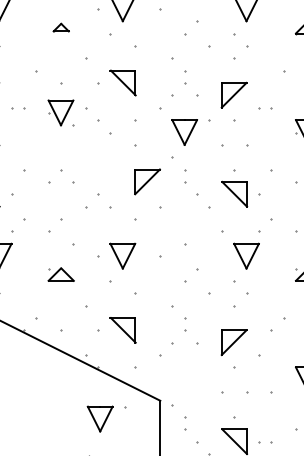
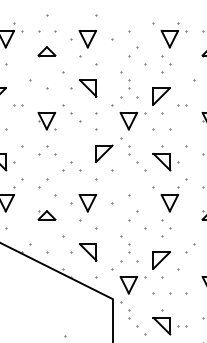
part: (60, 27) -> (46, 51), size x1.67
part: (60, 113) -> (46, 121), moved
part: (105, 419) -> (132, 285), moved

